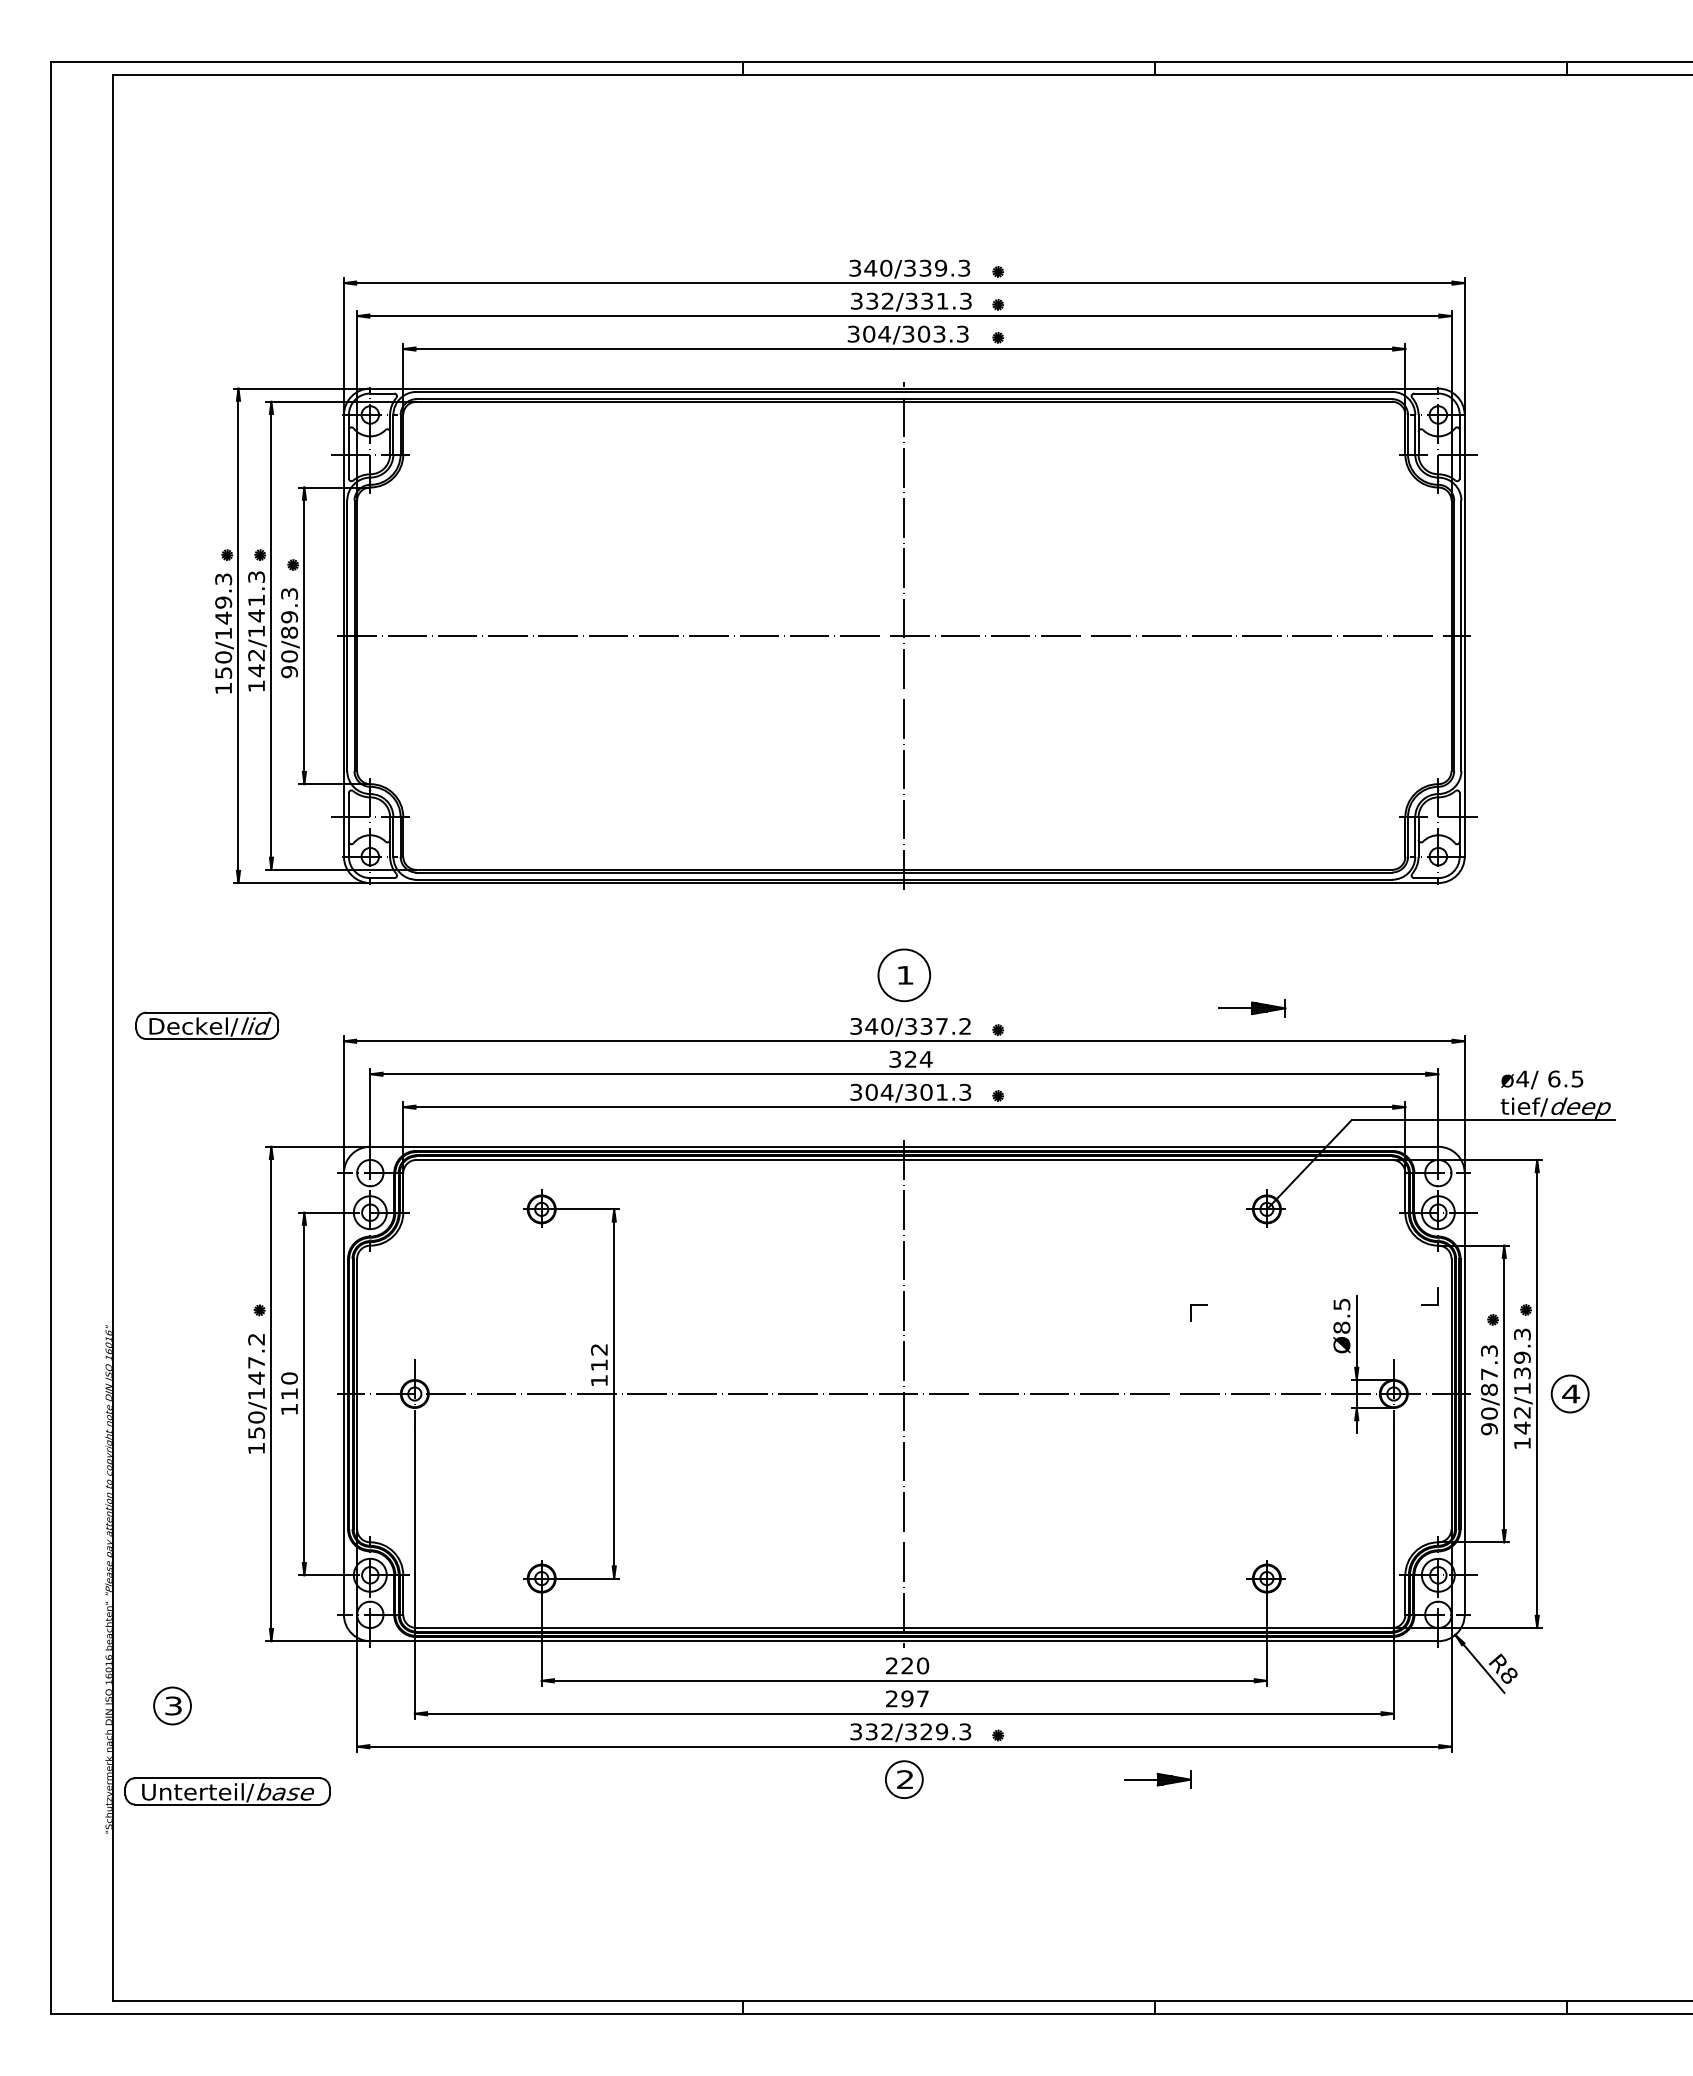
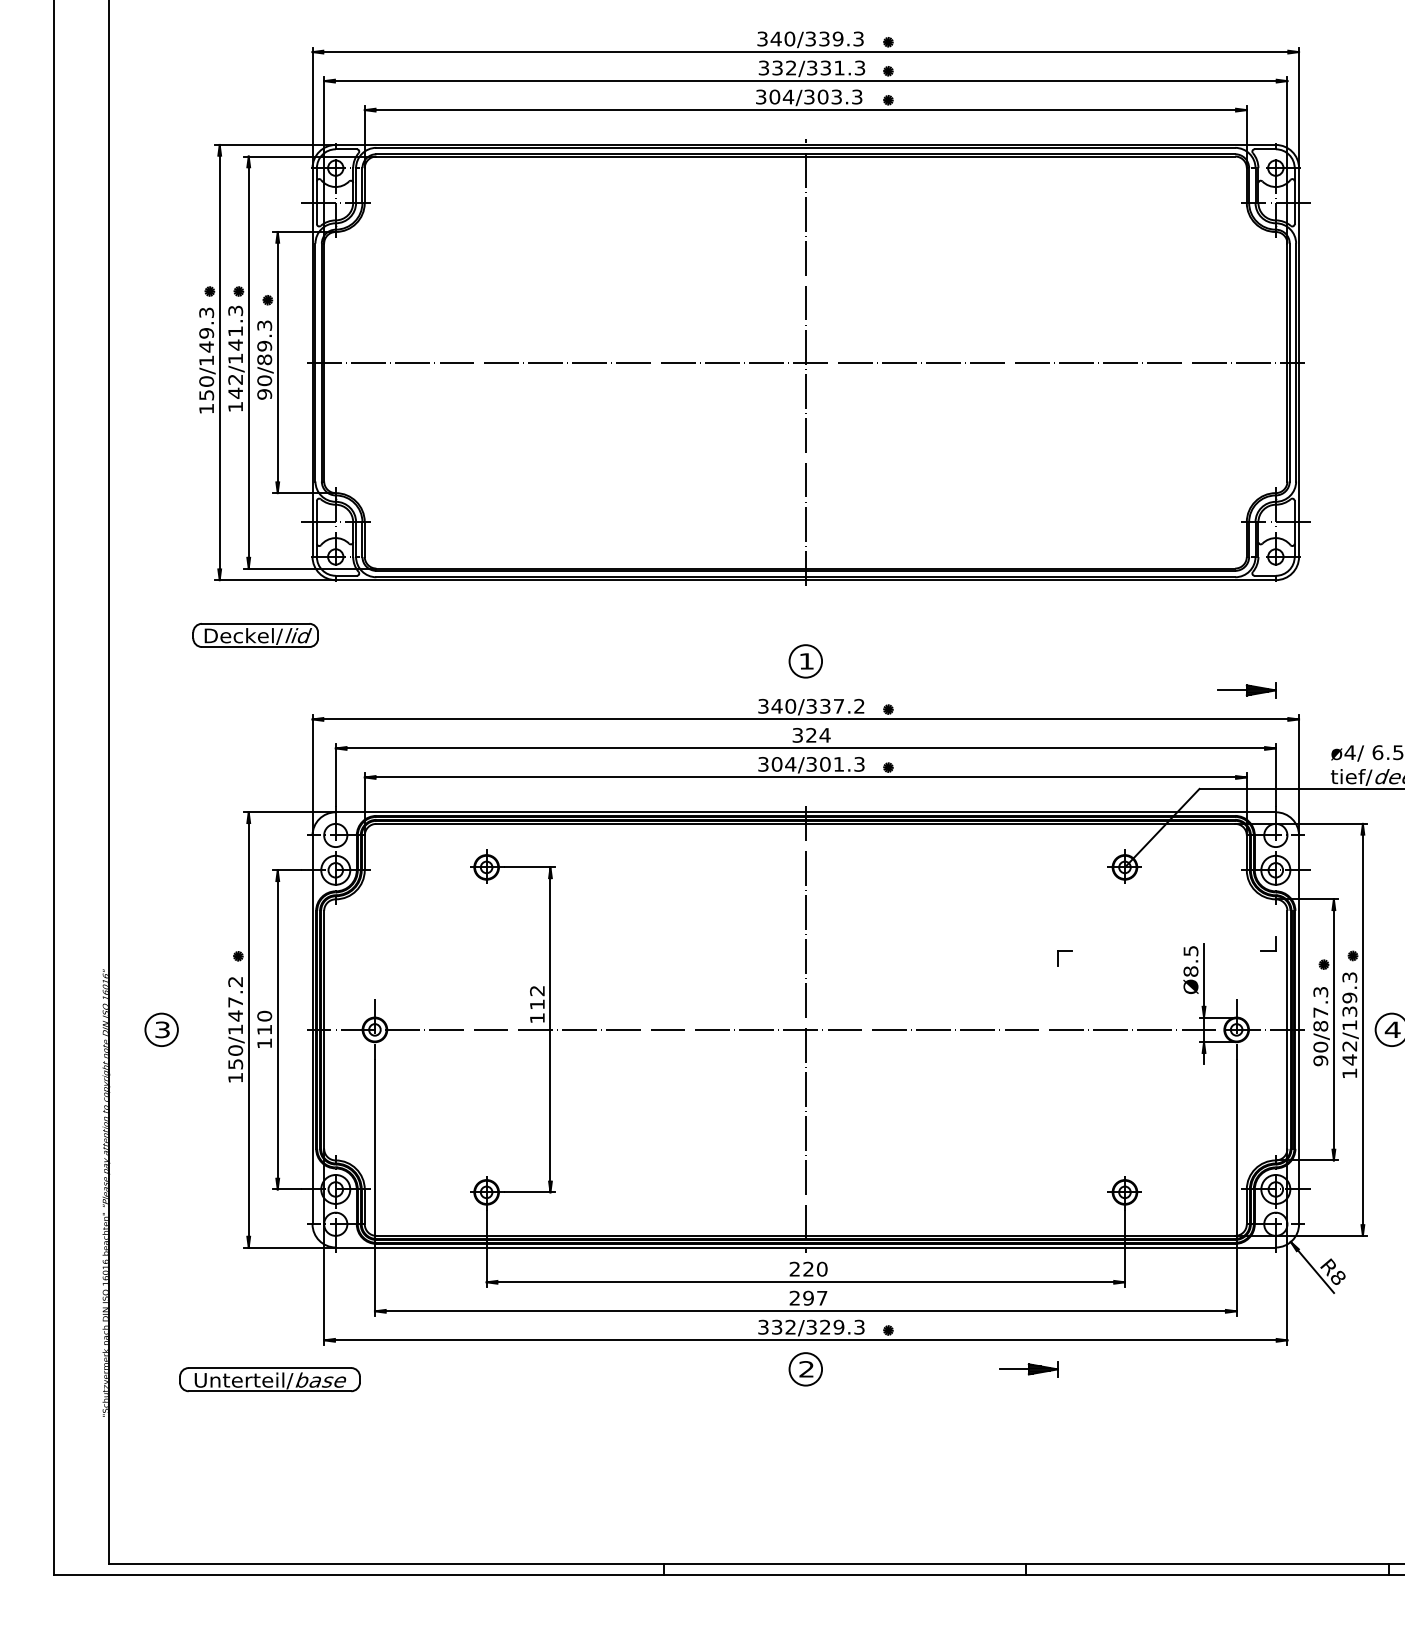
circle: (903, 974) -> (805, 660), size x0.71
part: (1252, 1008) -> (1246, 690), moved
part: (207, 1025) -> (255, 635), moved
part: (172, 1705) -> (161, 1029), moved
part: (227, 1791) -> (269, 1379), moved

